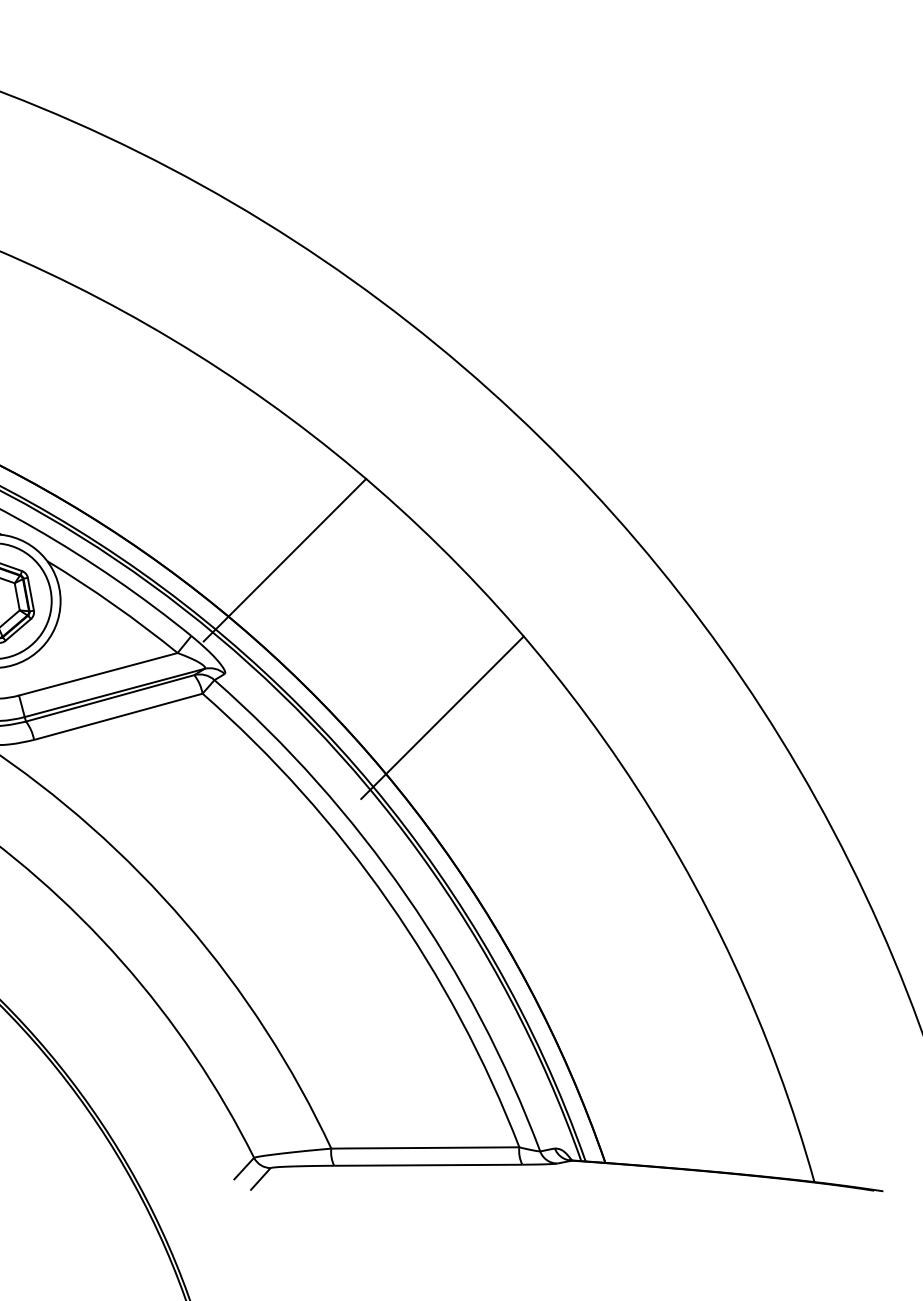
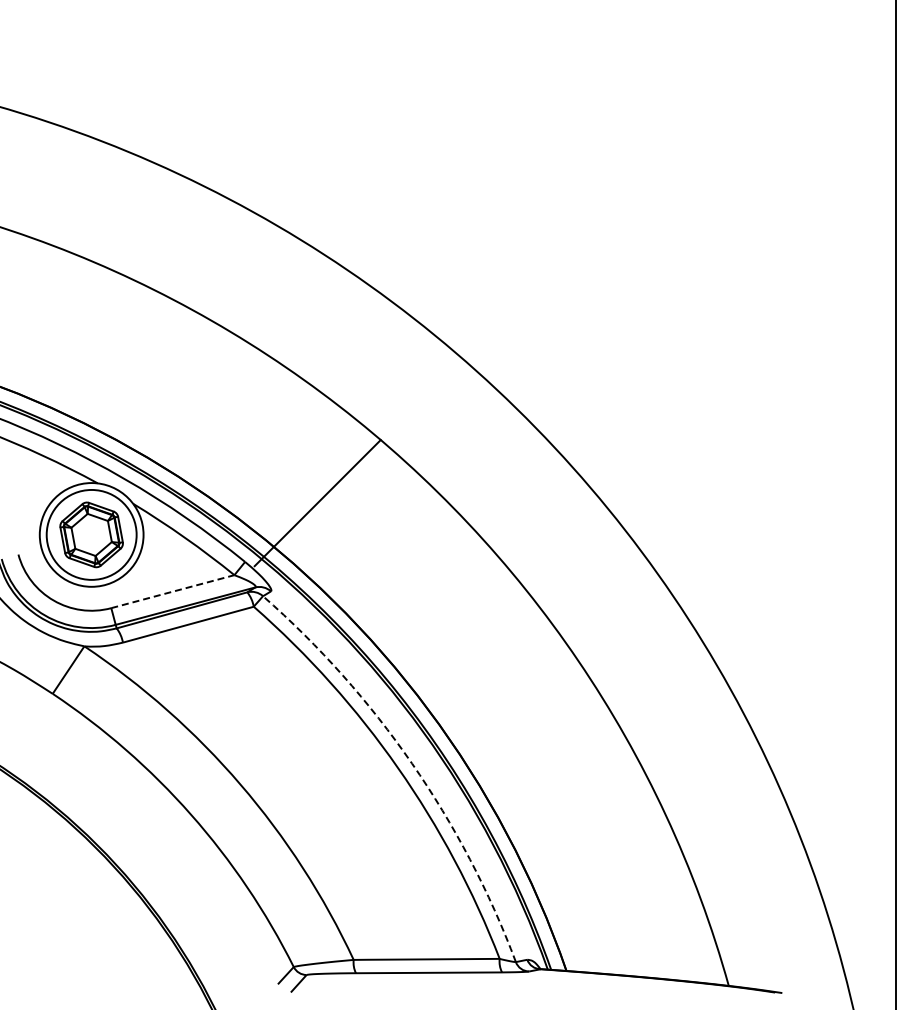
line: (97, 674) -> (172, 591), solid -> dashed
line: (441, 717) -> (439, 625), removed
arc: (407, 895) -> (412, 763), solid -> dashed

